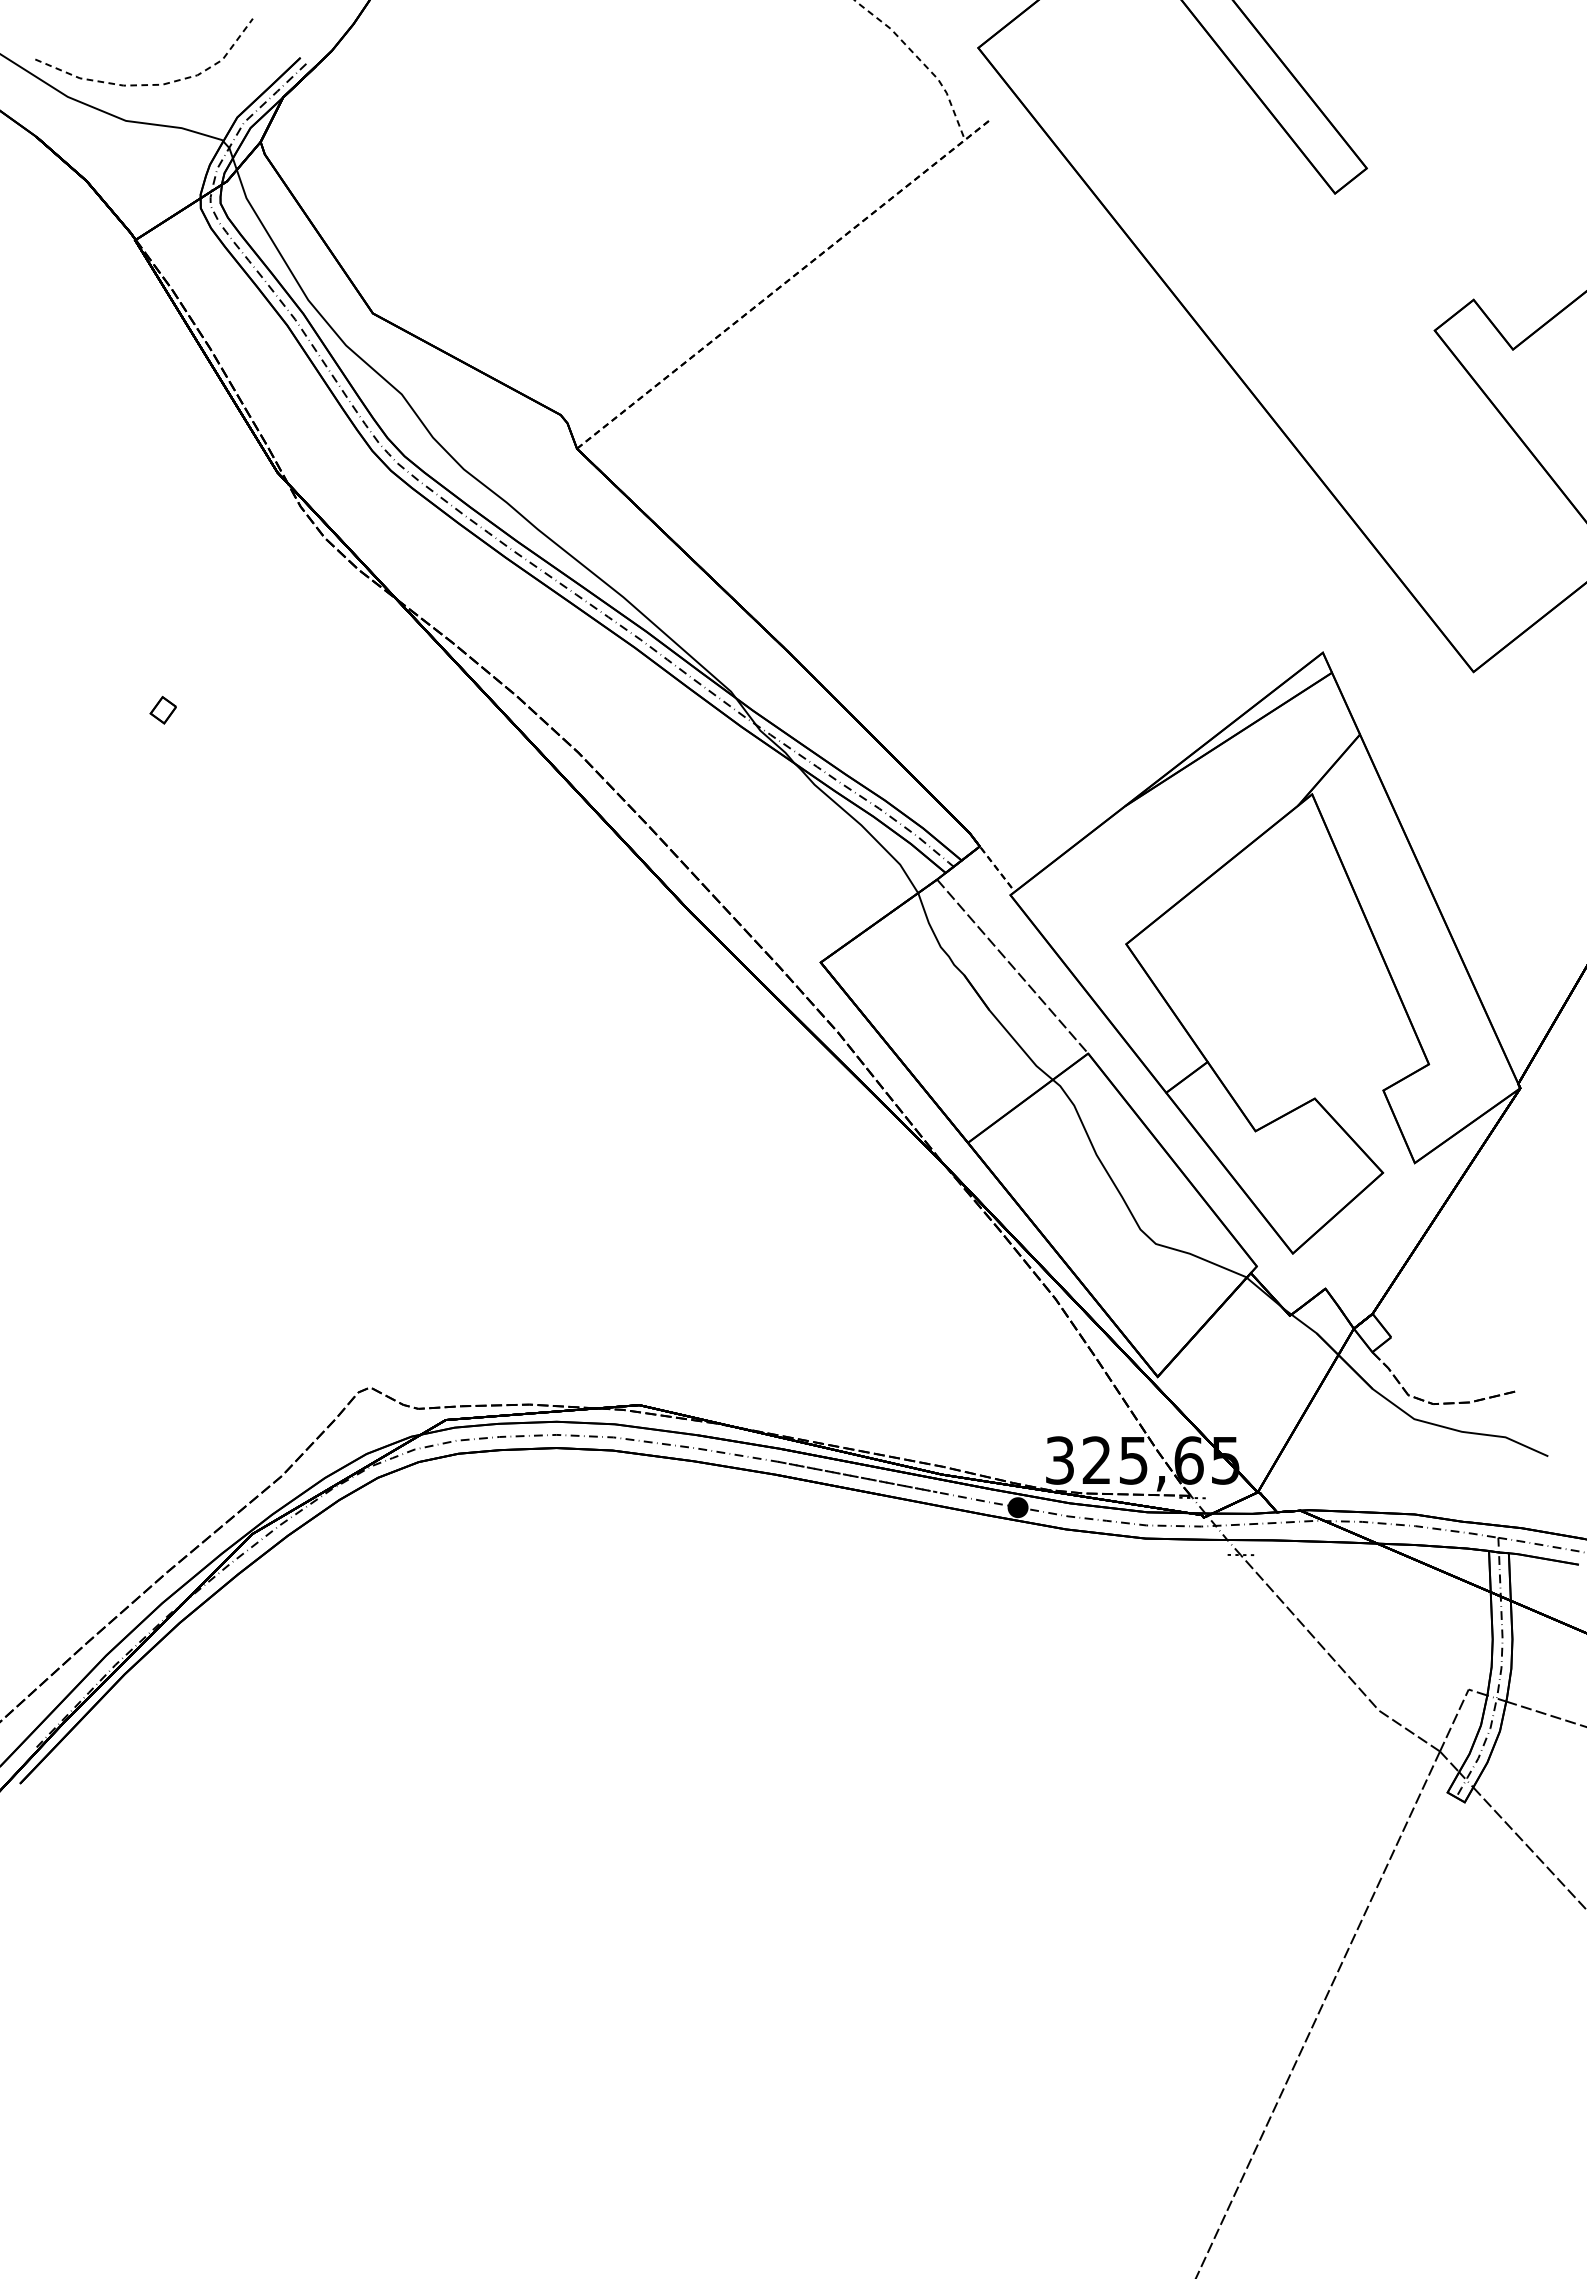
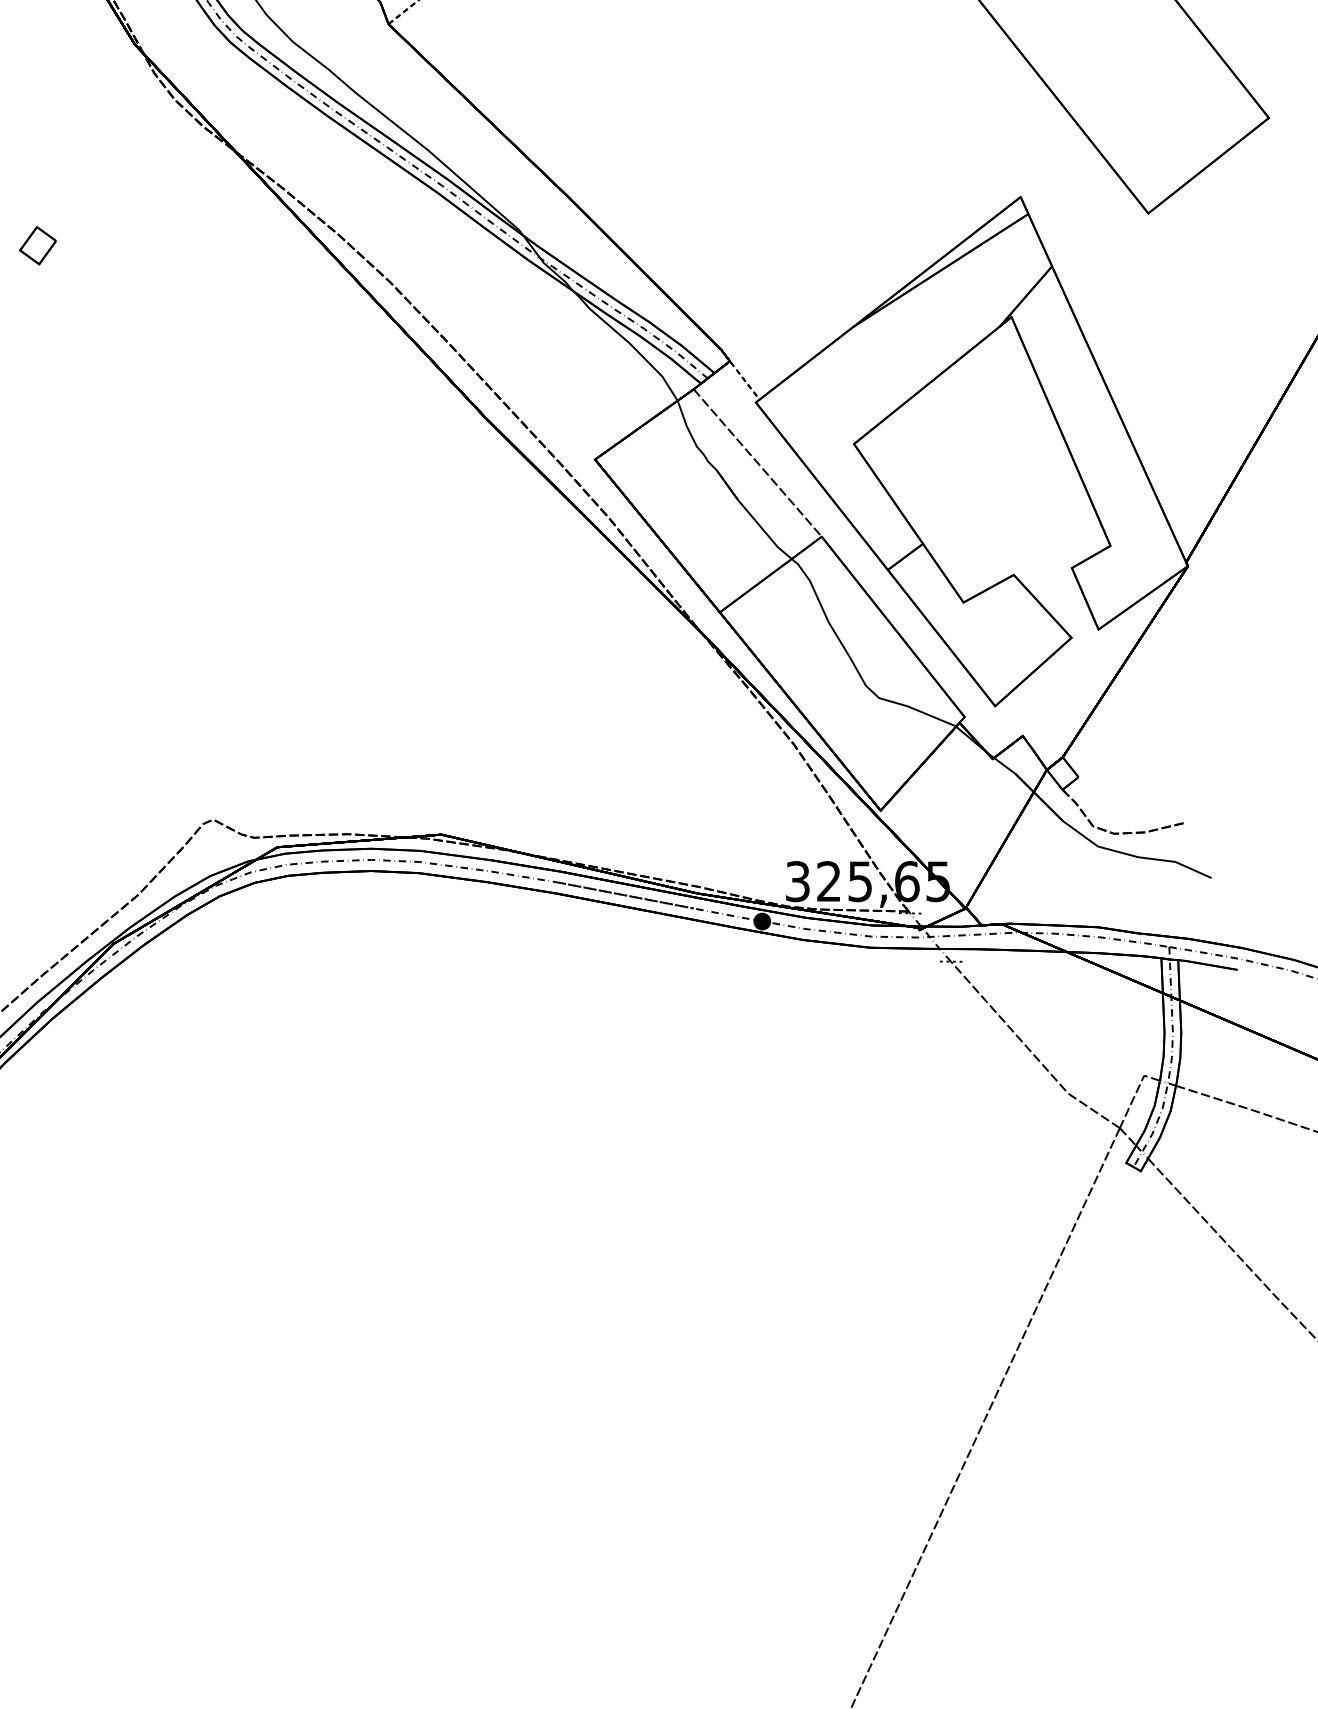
part: (163, 710) -> (38, 246), size x1.67

